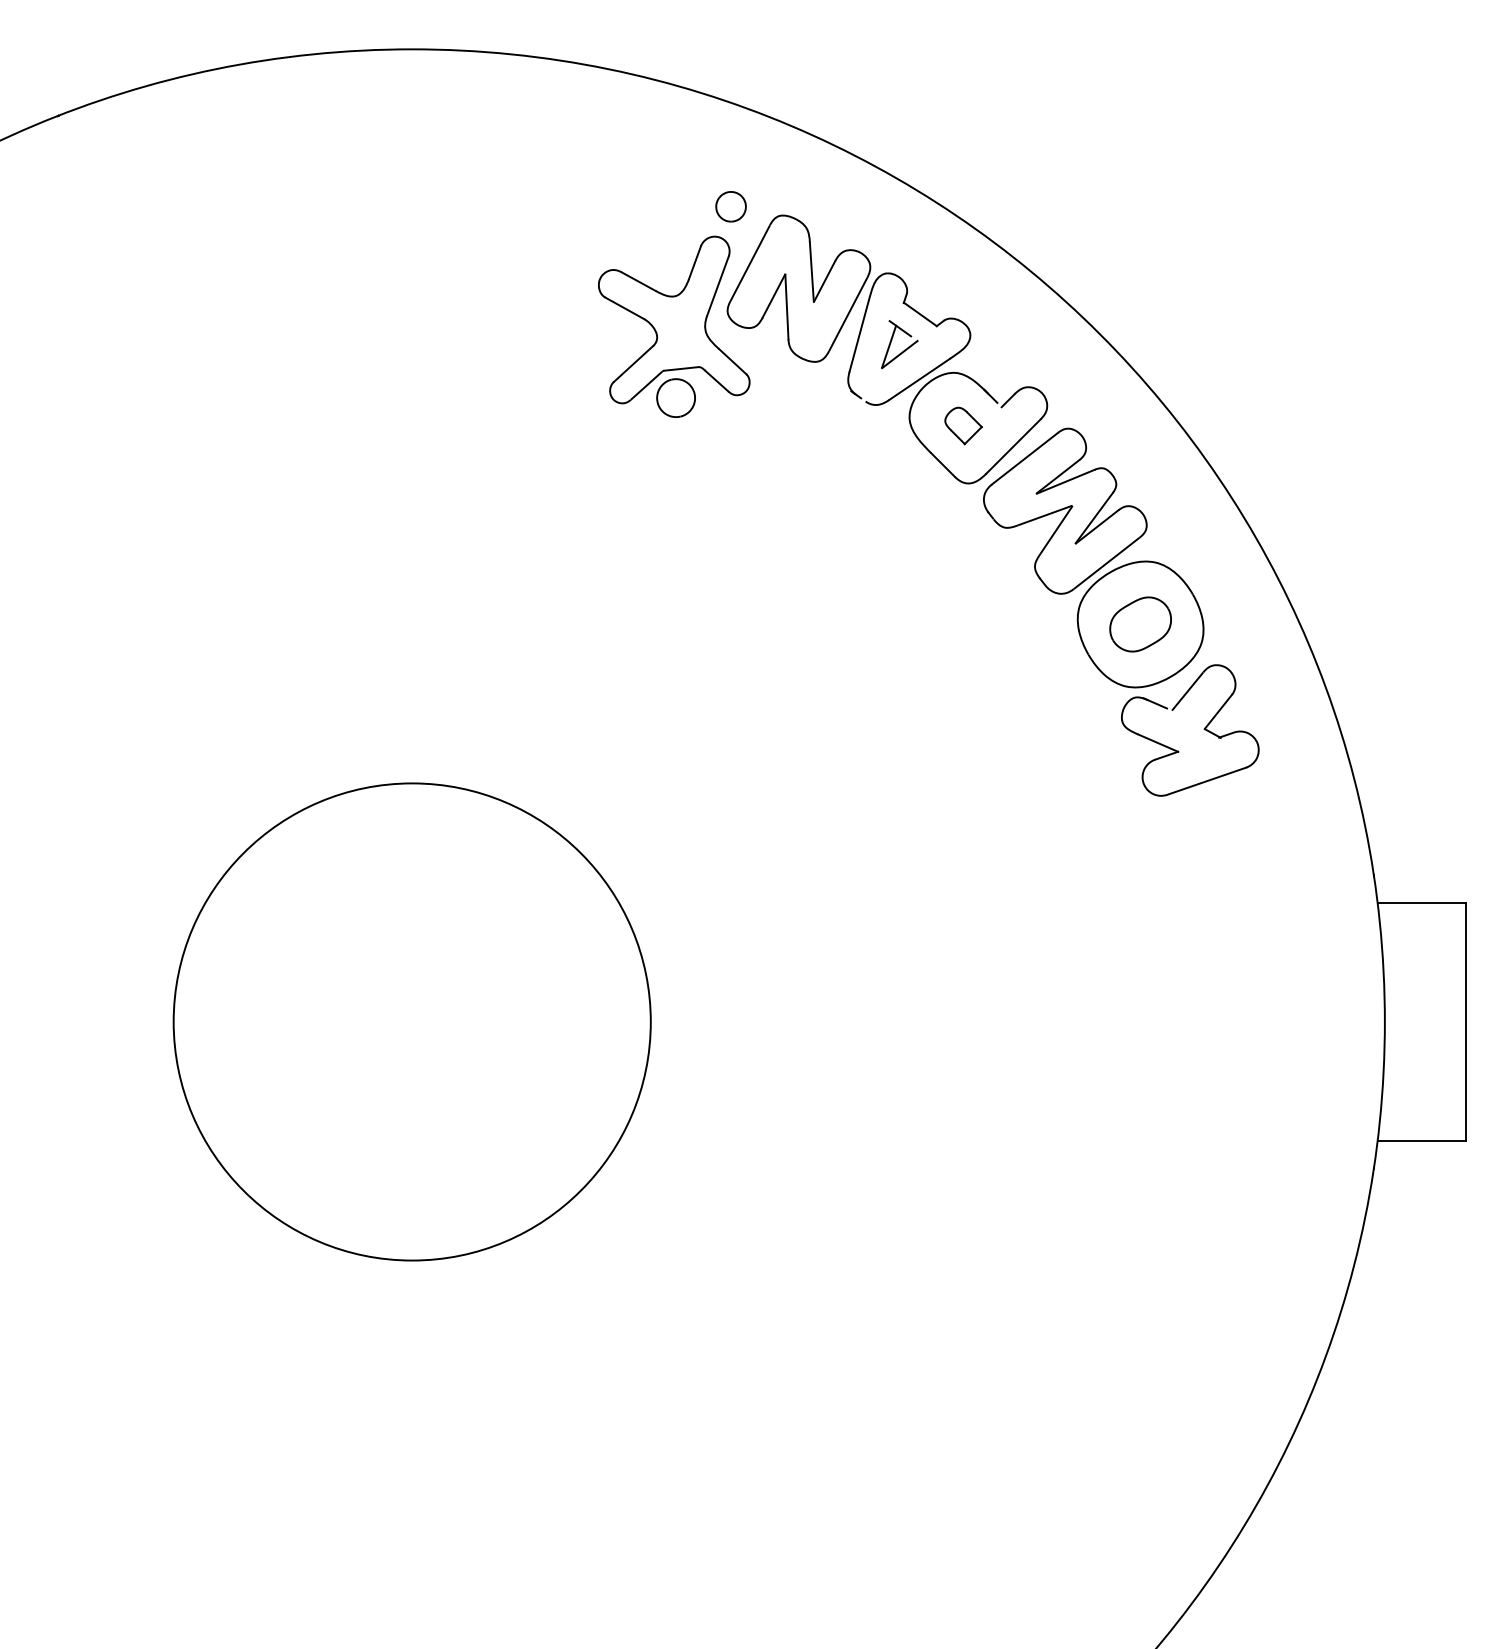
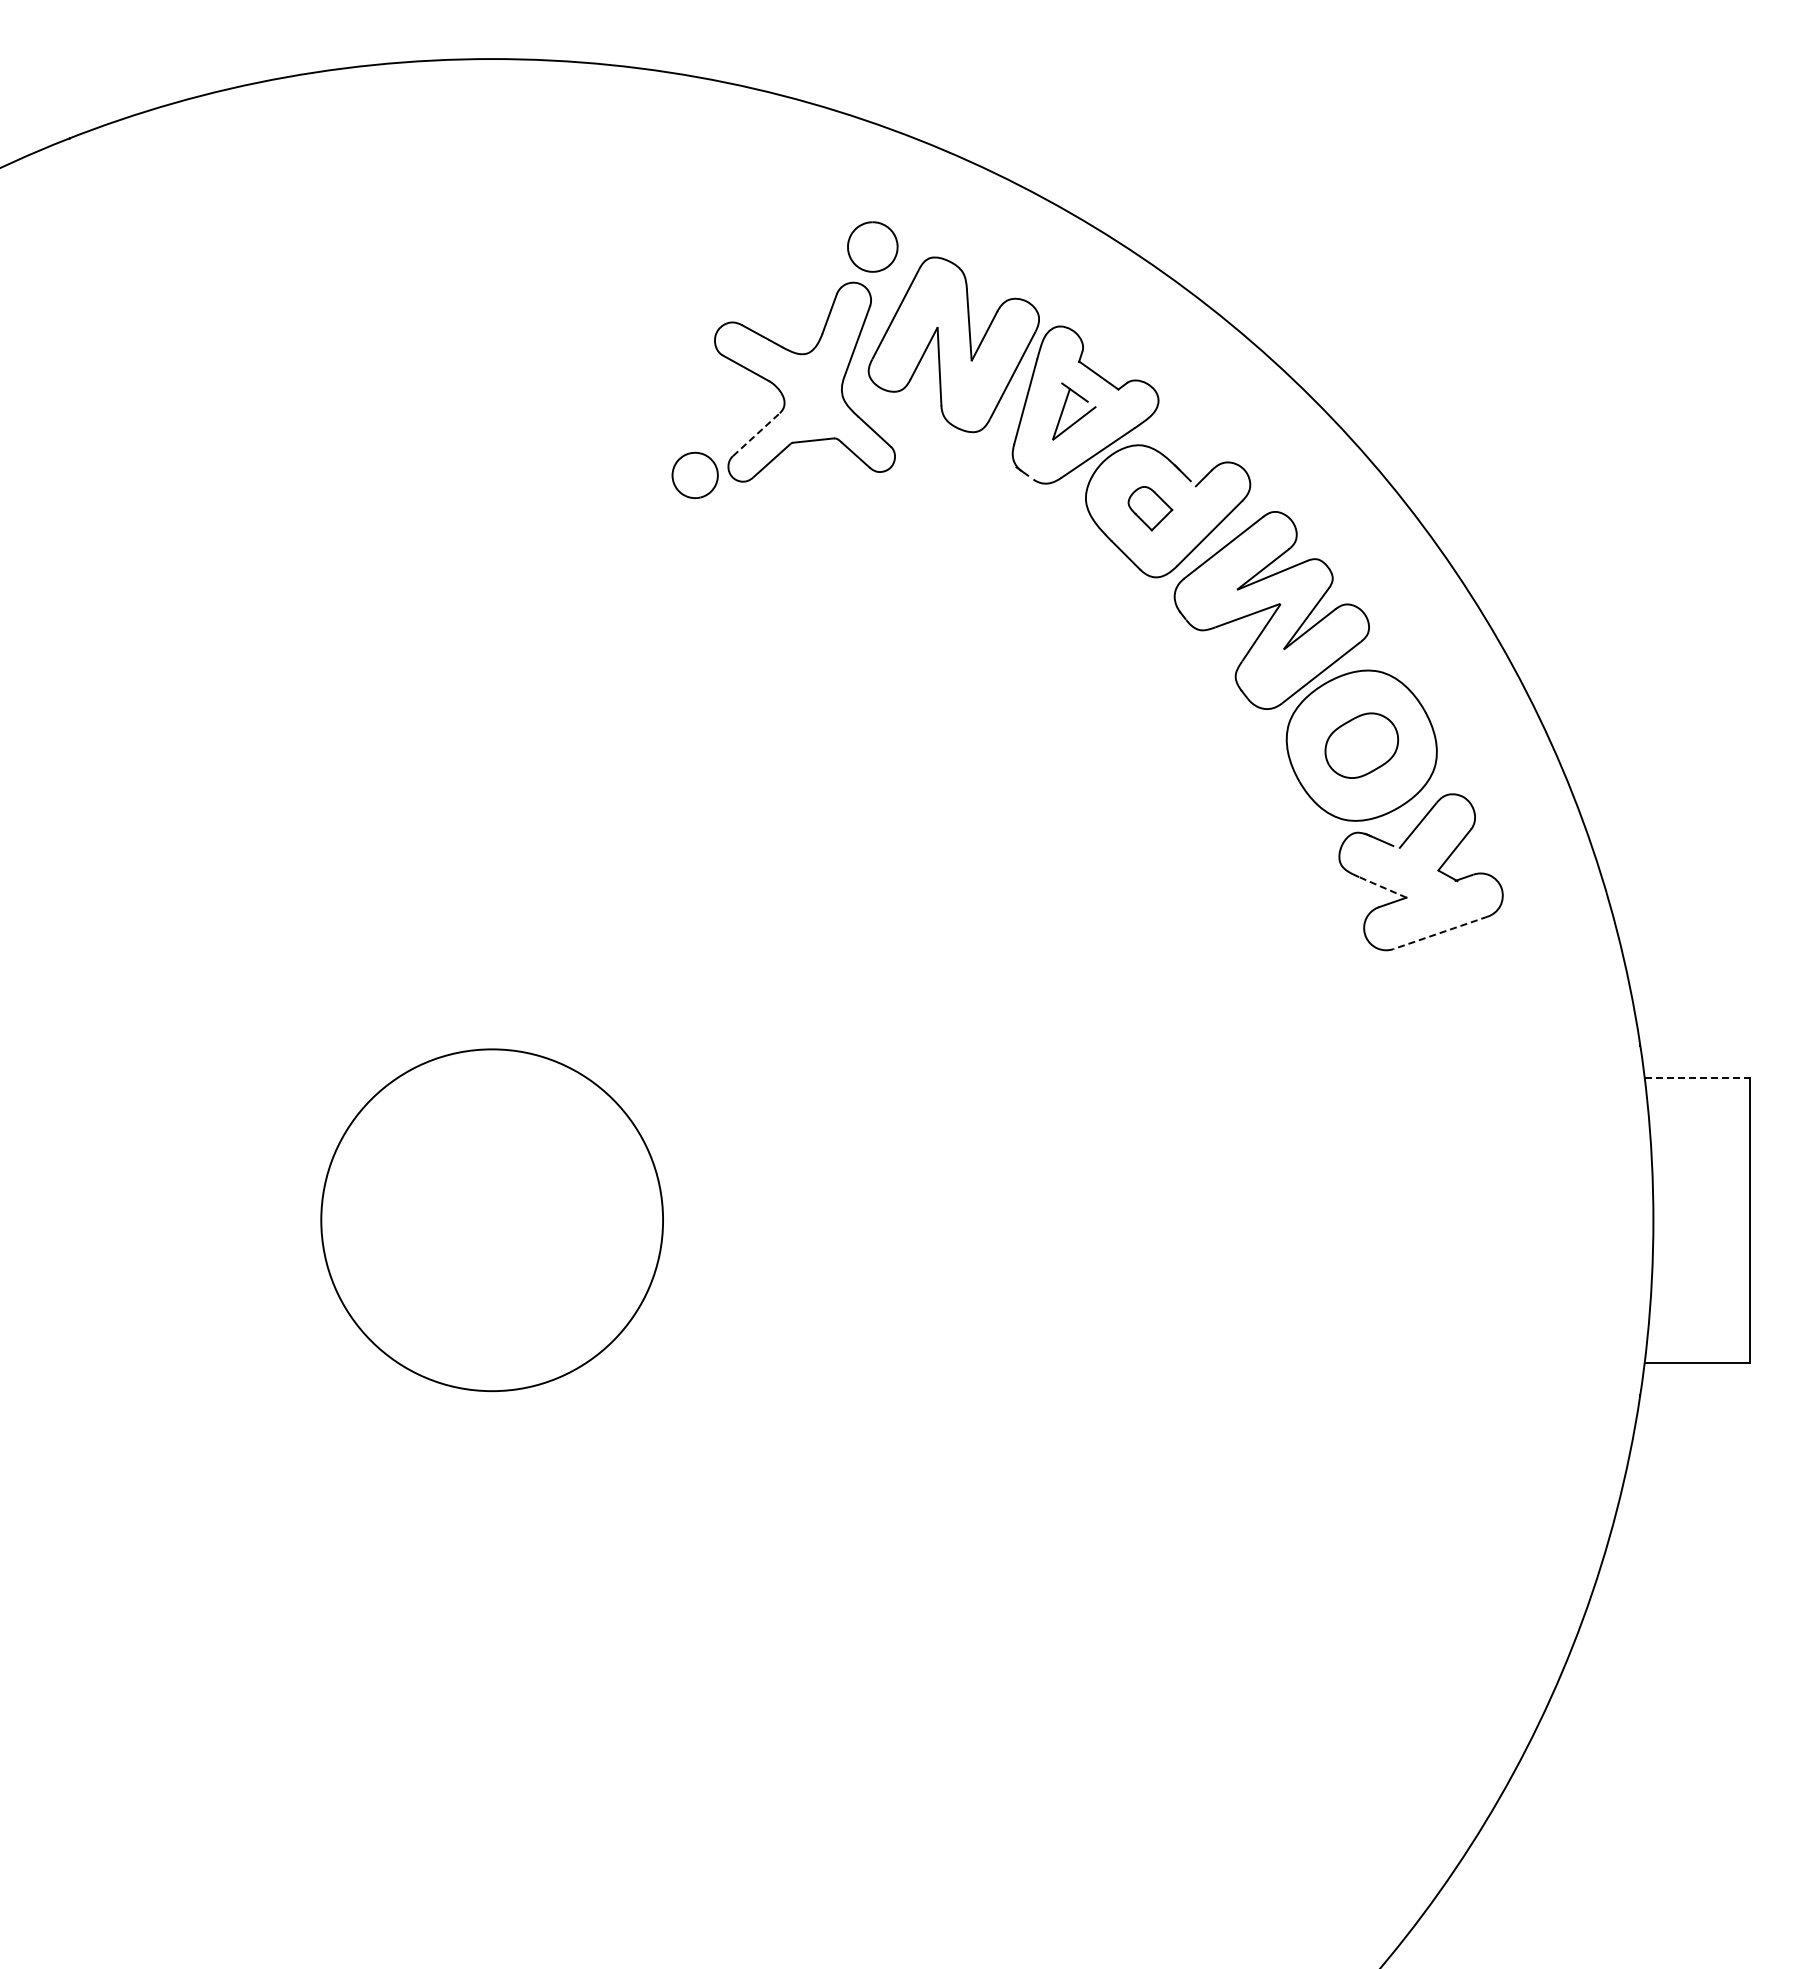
part: (730, 206) -> (872, 246), size x1.4
line: (633, 363) -> (756, 434), solid -> dashed
part: (675, 397) -> (694, 474), moved
line: (1157, 743) -> (1382, 887), solid -> dashed
line: (1206, 780) -> (1440, 932), solid -> dashed
line: (1421, 902) -> (1697, 1077), solid -> dashed
circle: (412, 1022) -> (492, 1220), size x0.6

